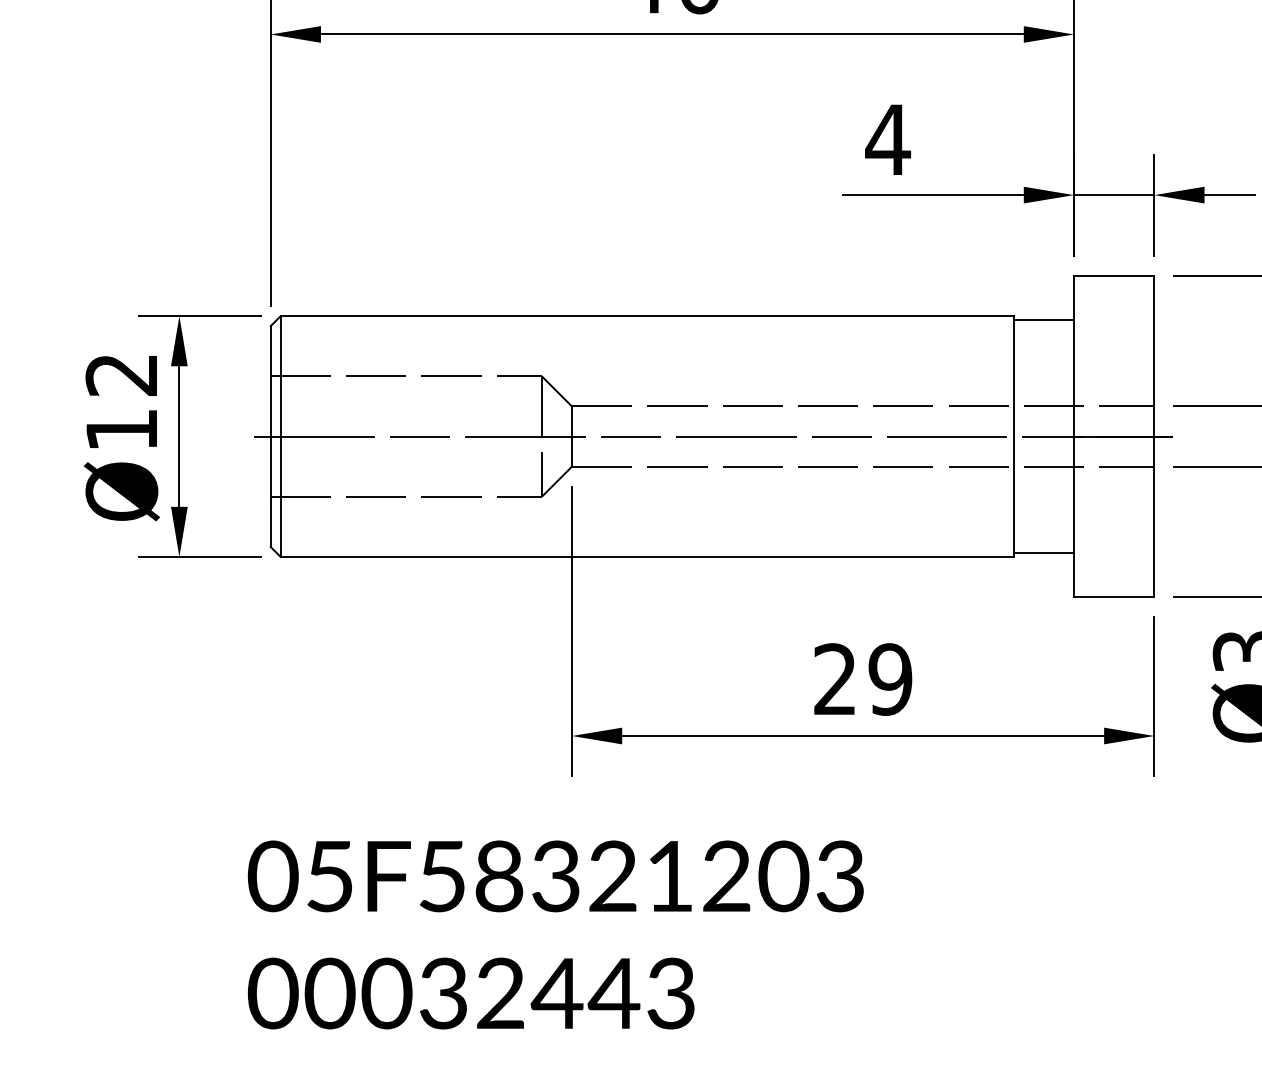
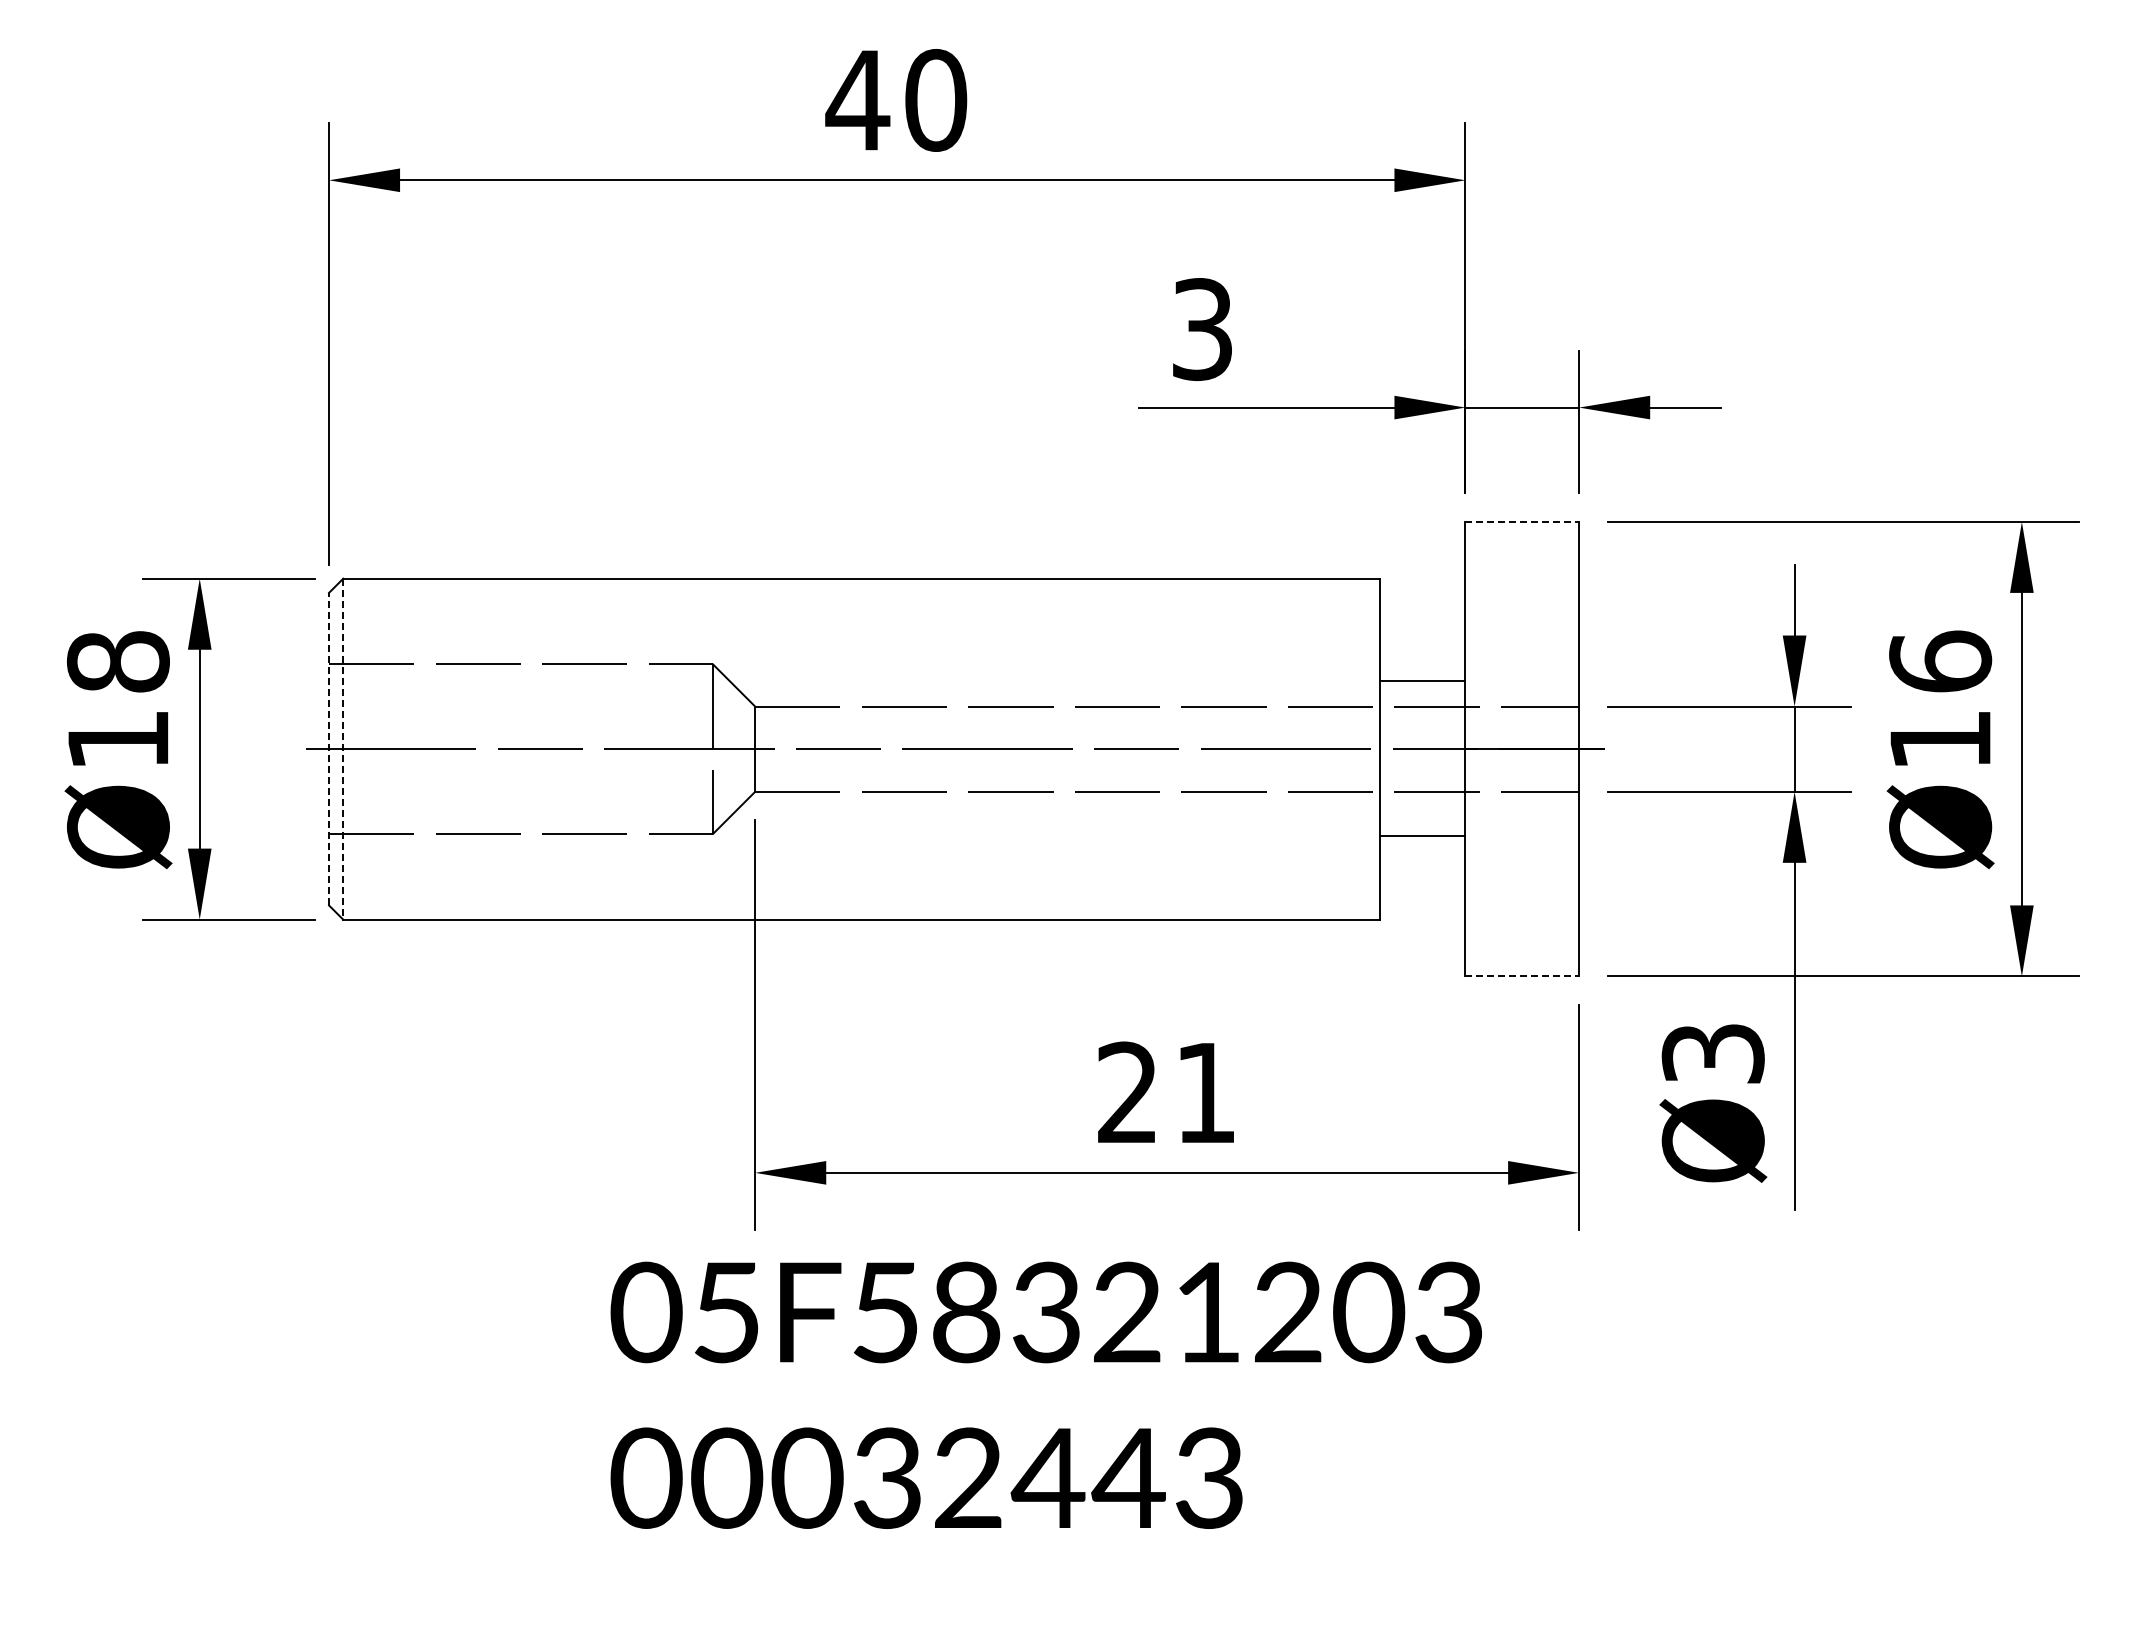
text: (887, 139) -> (1201, 329), 4 -> 3
line: (1114, 275) -> (1522, 521), solid -> dashed
line: (1043, 320) -> (1422, 681), moved
text: (121, 374) -> (117, 661), Ø12 -> Ø18
line: (271, 436) -> (329, 748), solid -> dashed
line: (280, 436) -> (343, 749), solid -> dashed
line: (1043, 552) -> (1422, 835), moved
line: (1114, 597) -> (1522, 976), solid -> dashed
text: (890, 679) -> (1205, 1092), 29 -> 21
text: (555, 934) -> (1045, 1394), moved

